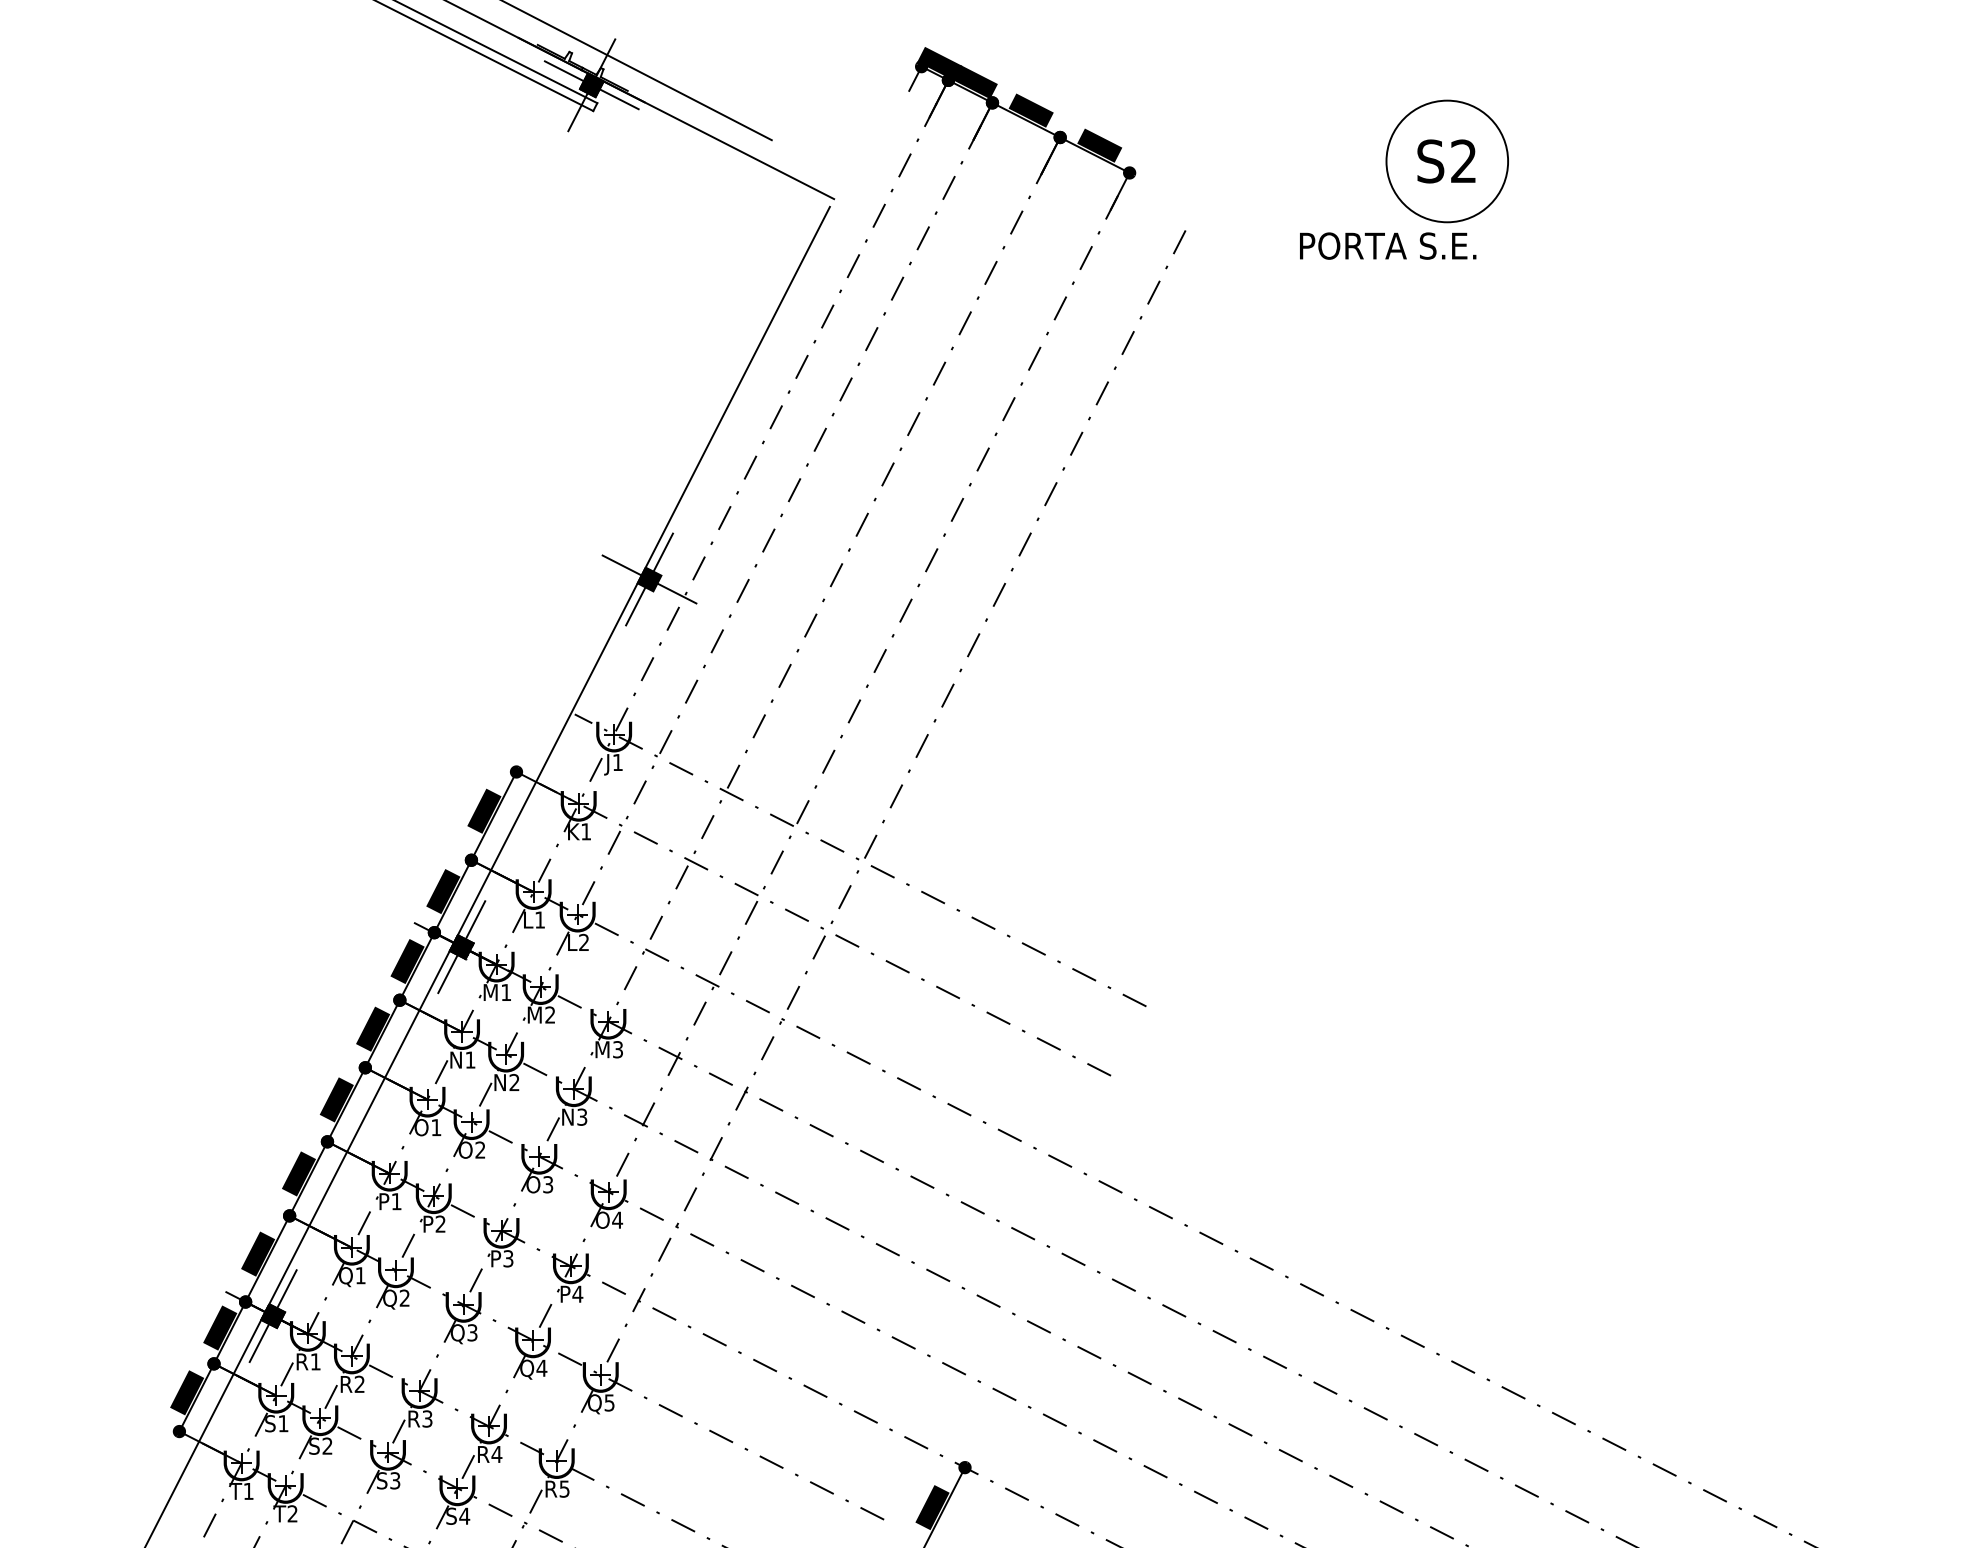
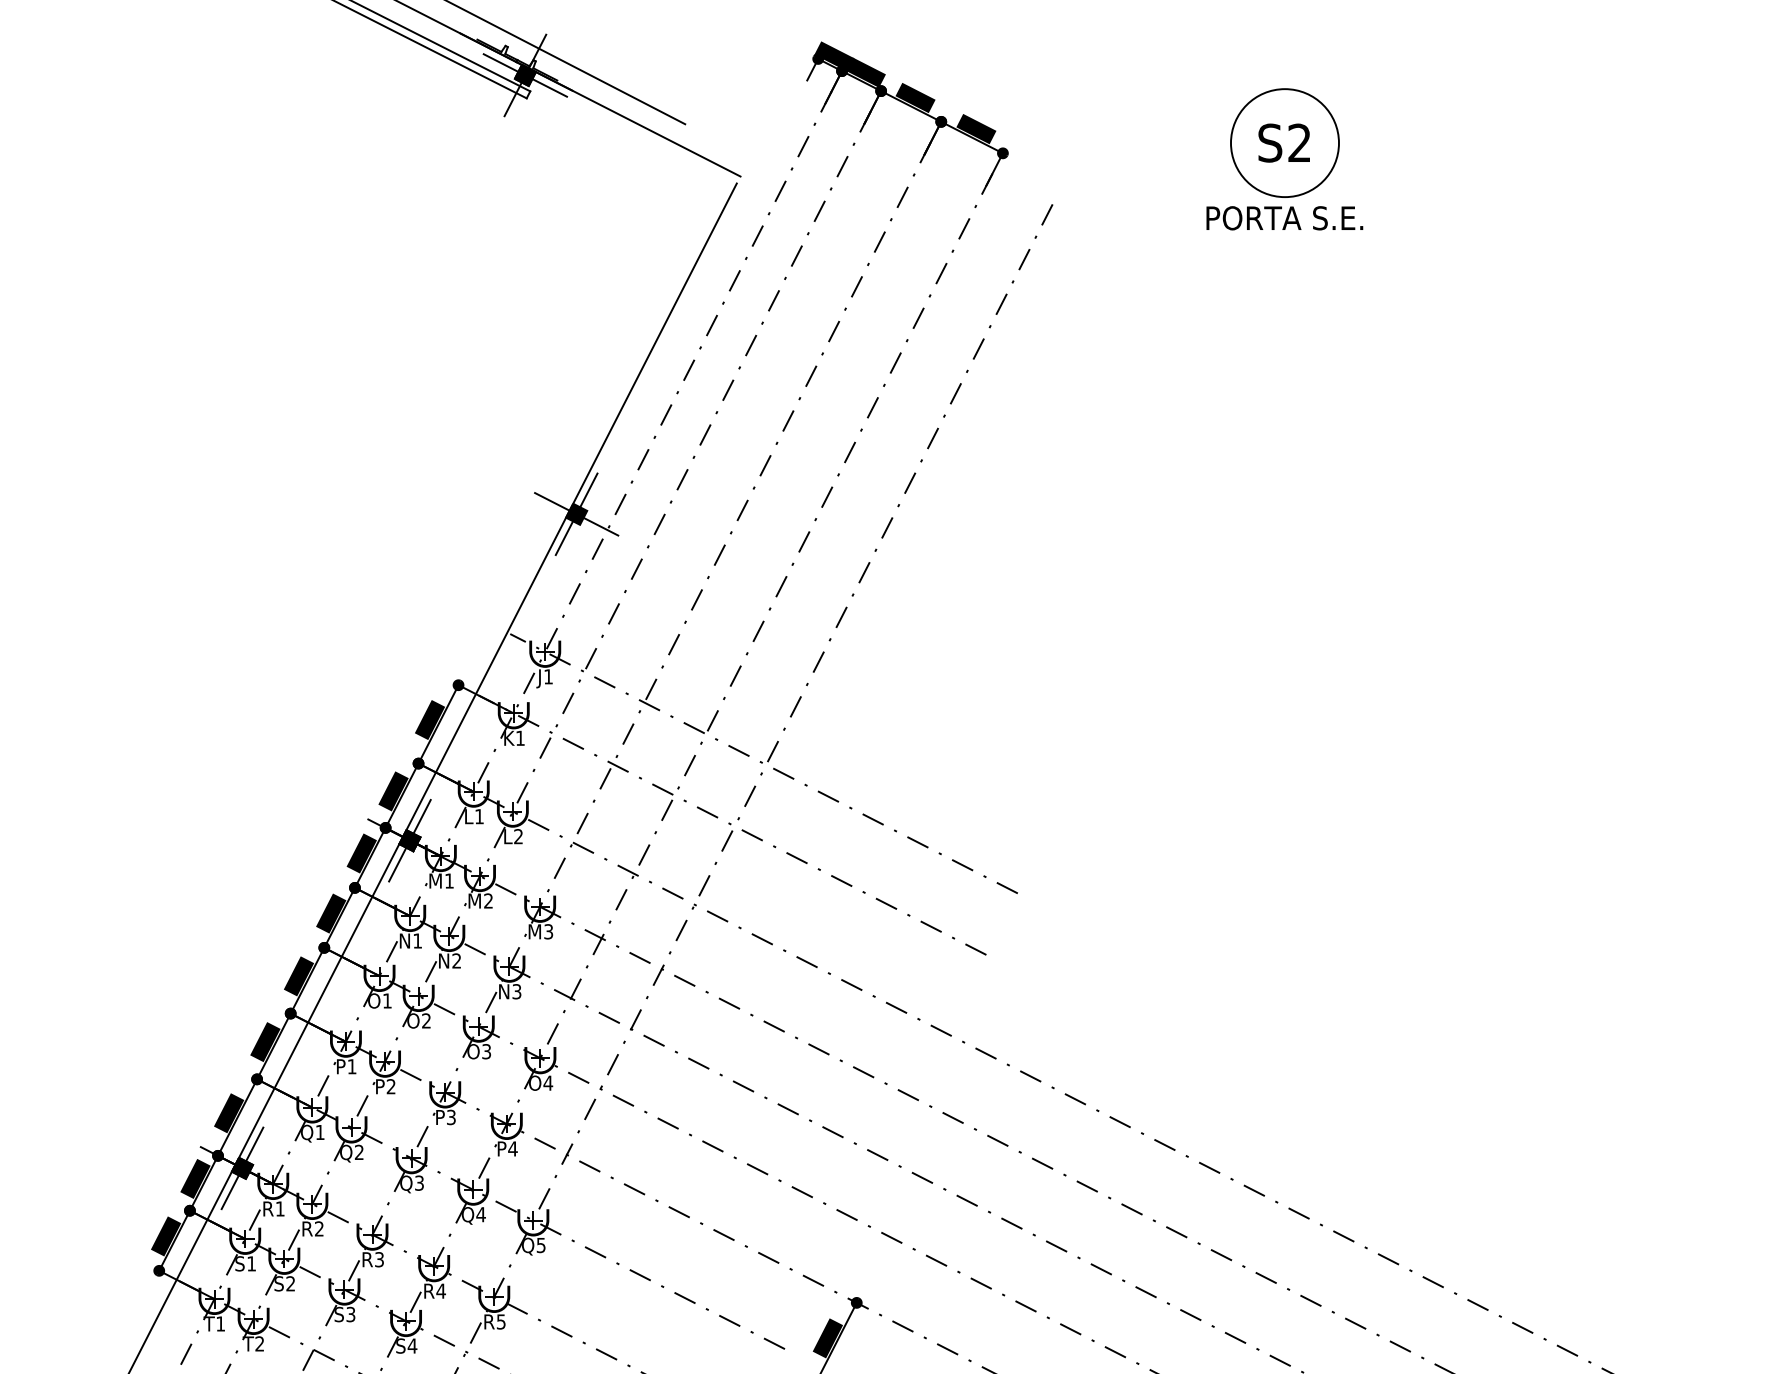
text: (1388, 245) -> (1285, 217), moved

